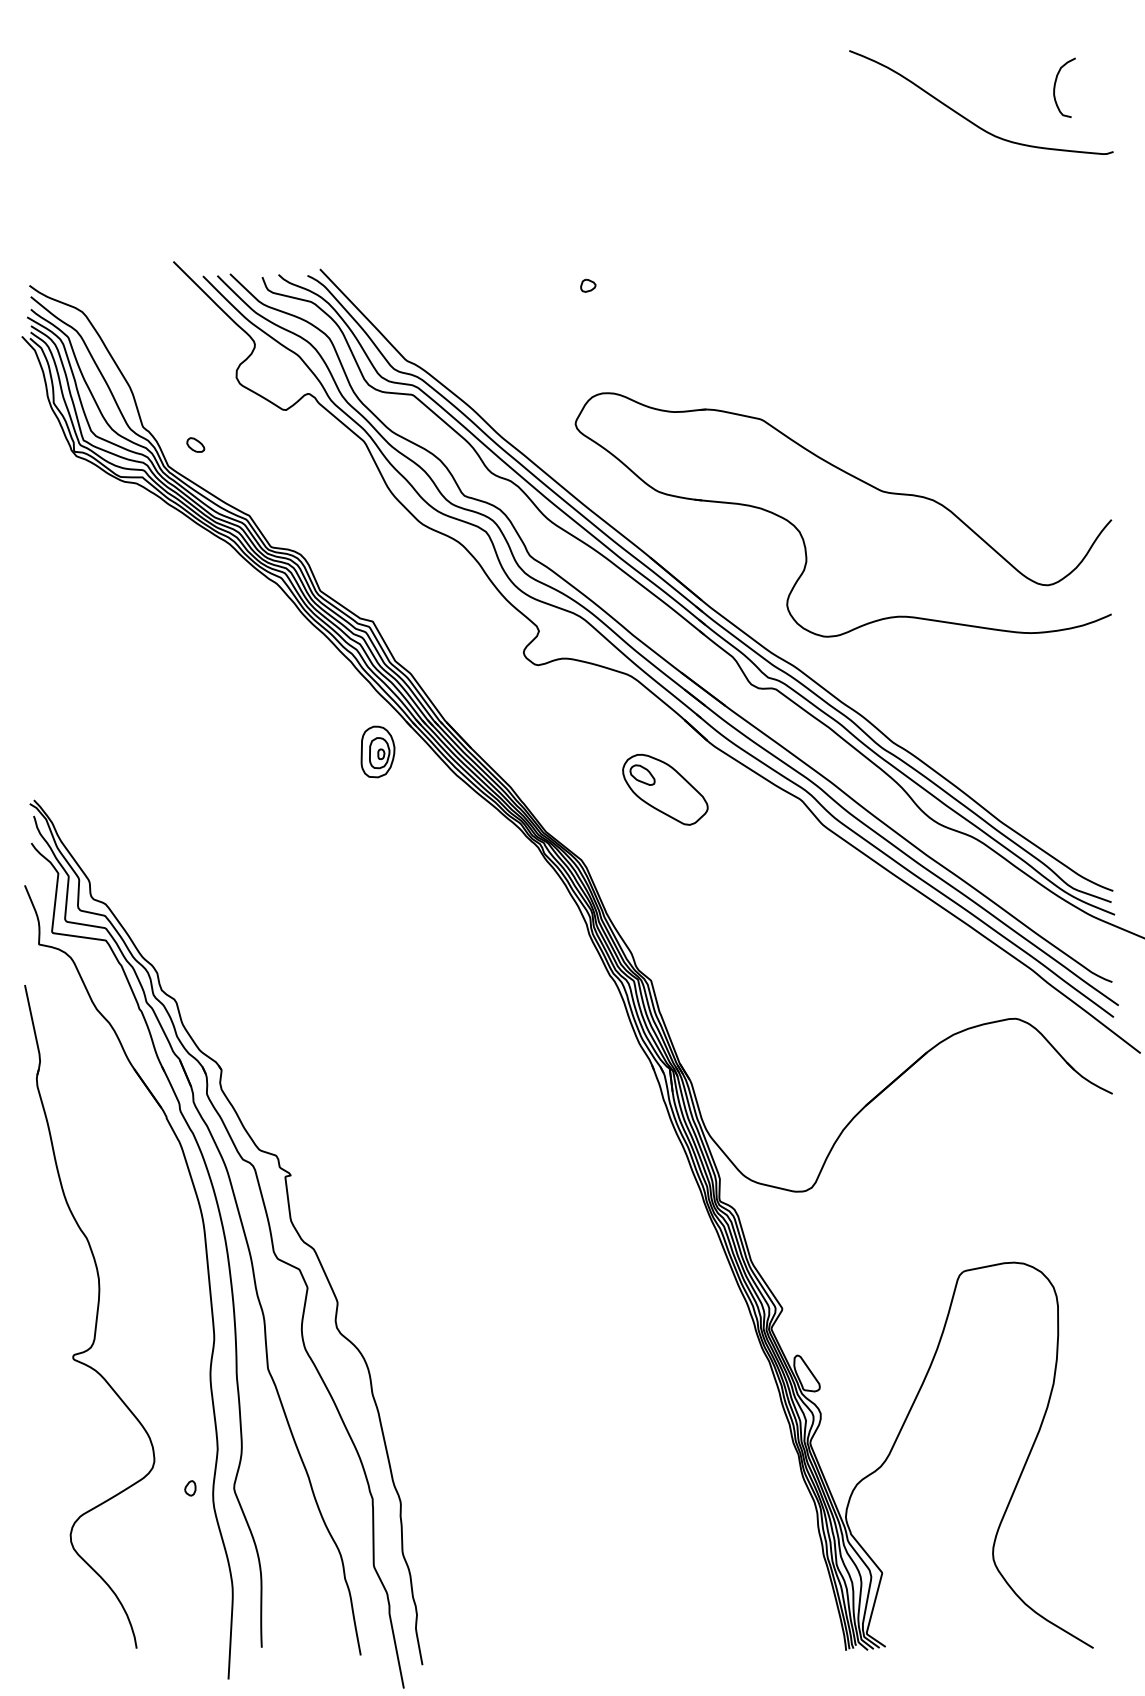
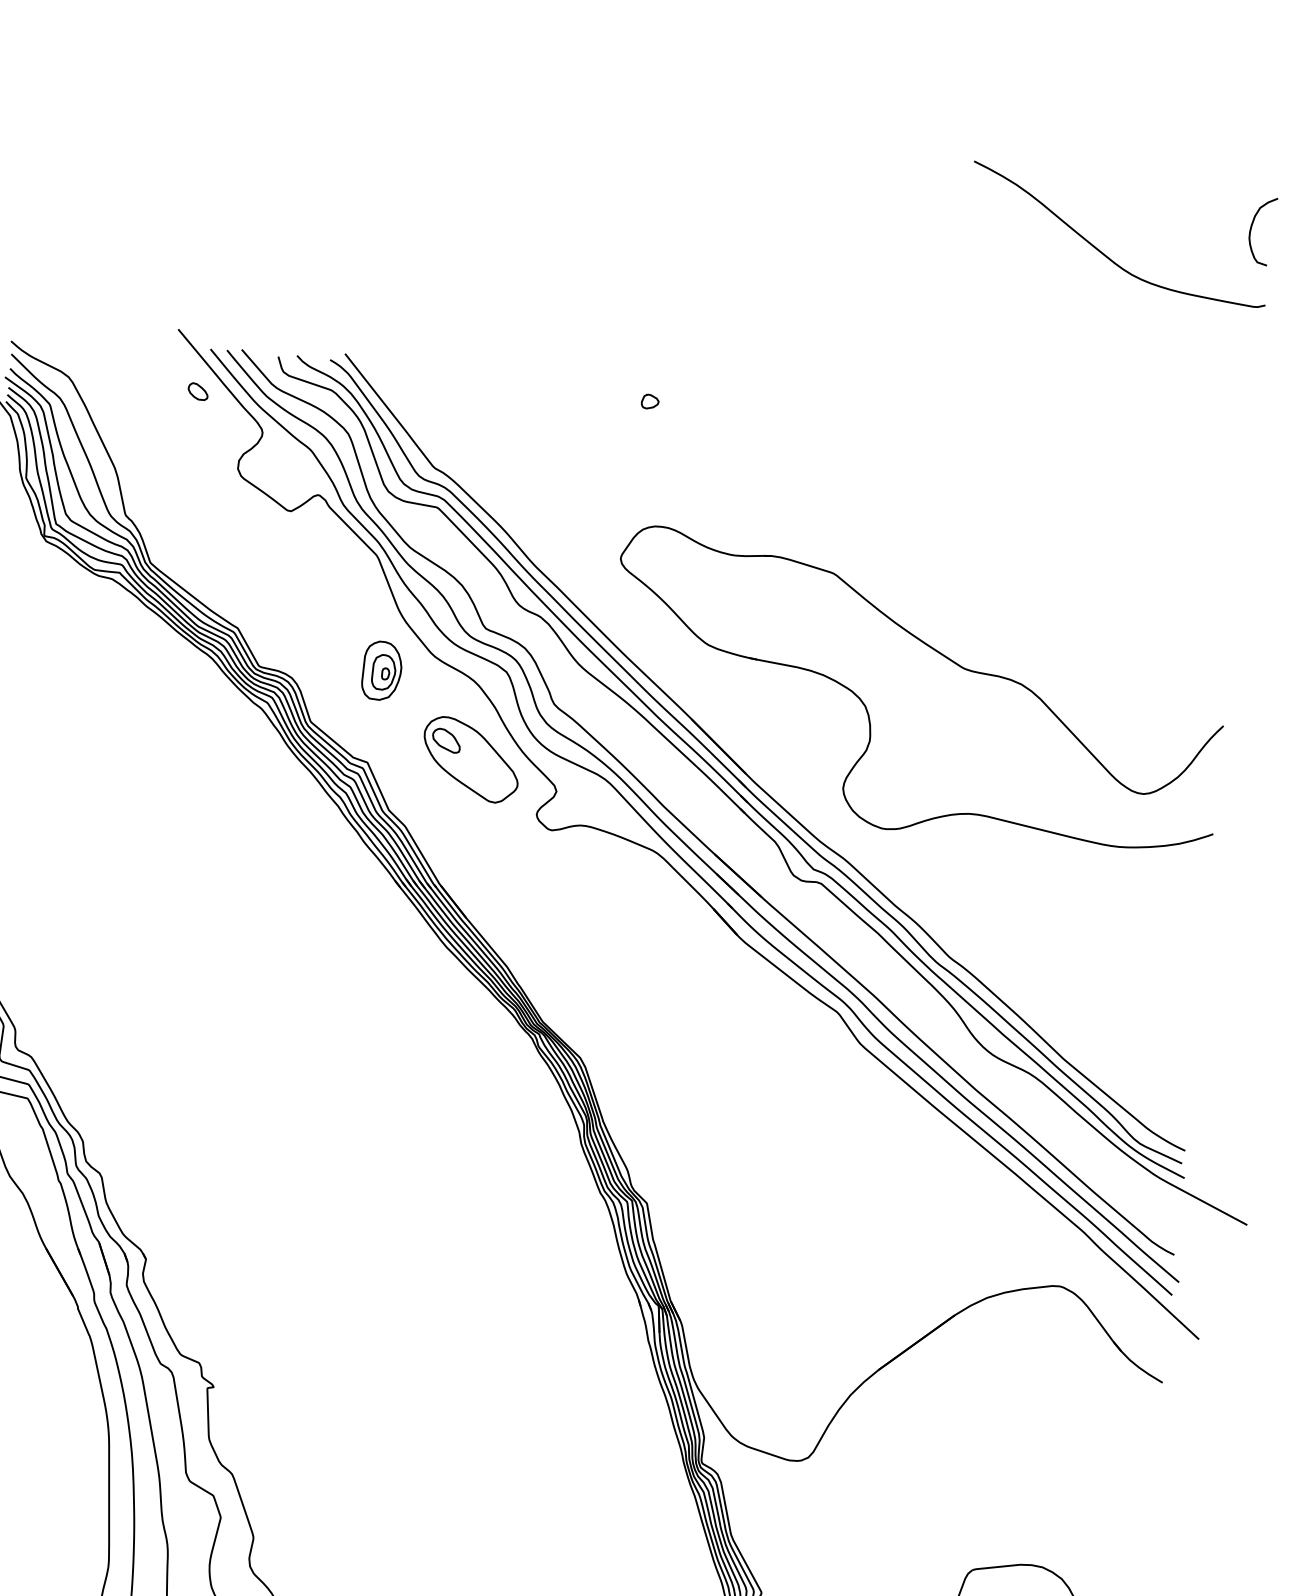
curve: (1055, 87) -> (1251, 229), moved
part: (195, 444) -> (197, 391), moved
part: (377, 751) -> (381, 670), moved
part: (665, 789) -> (471, 759), moved

